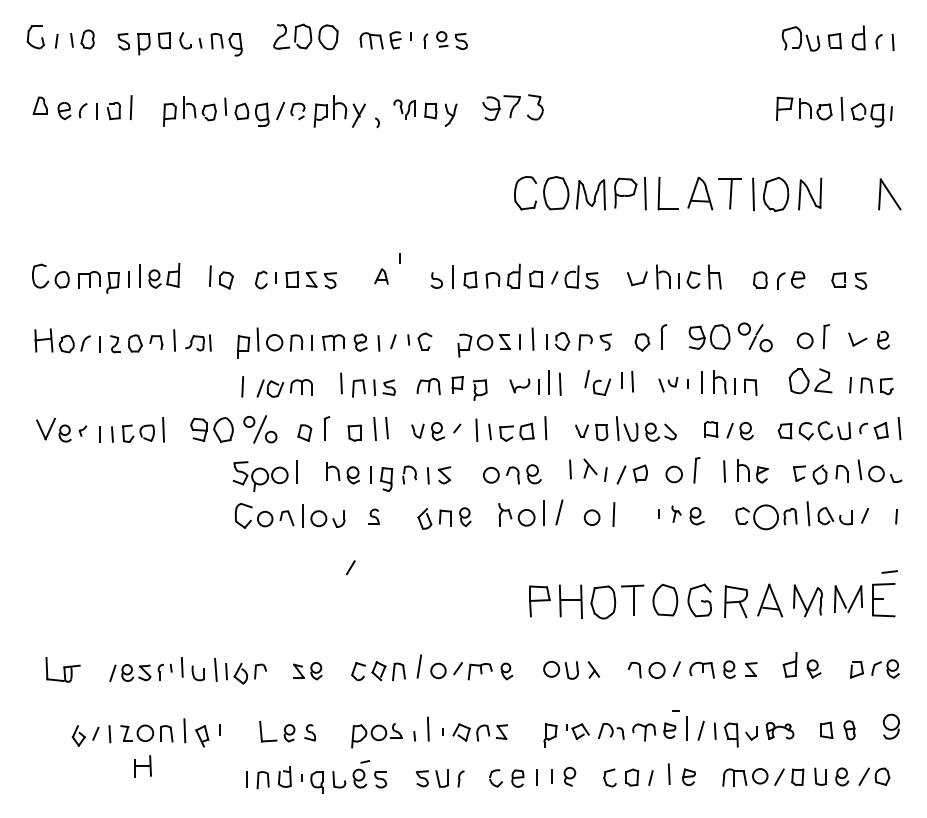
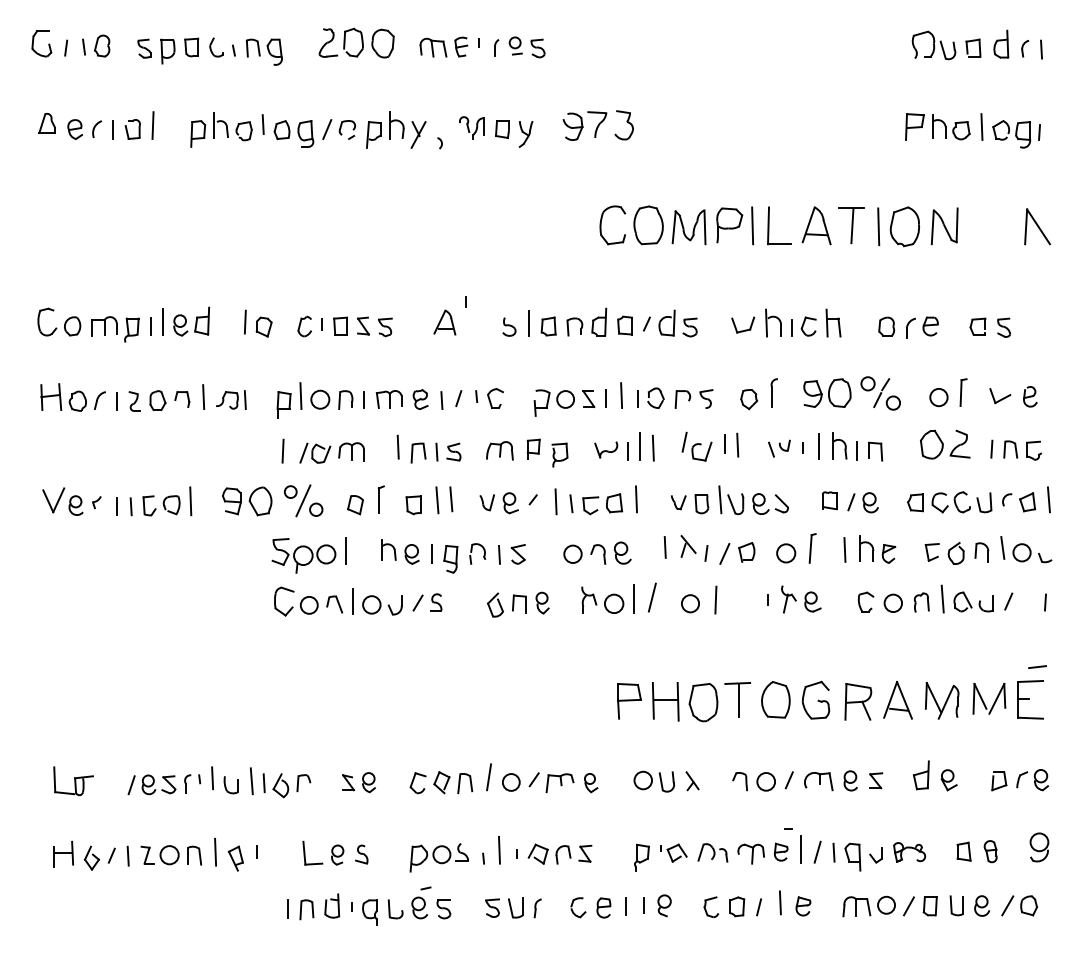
part: (381, 276) -> (444, 322), size x1.43
part: (676, 514) -> (788, 599), size x1.43
circle: (766, 517) -> (893, 603), size x0.62
line: (350, 567) -> (417, 602), moved
part: (142, 766) -> (63, 853), moved

